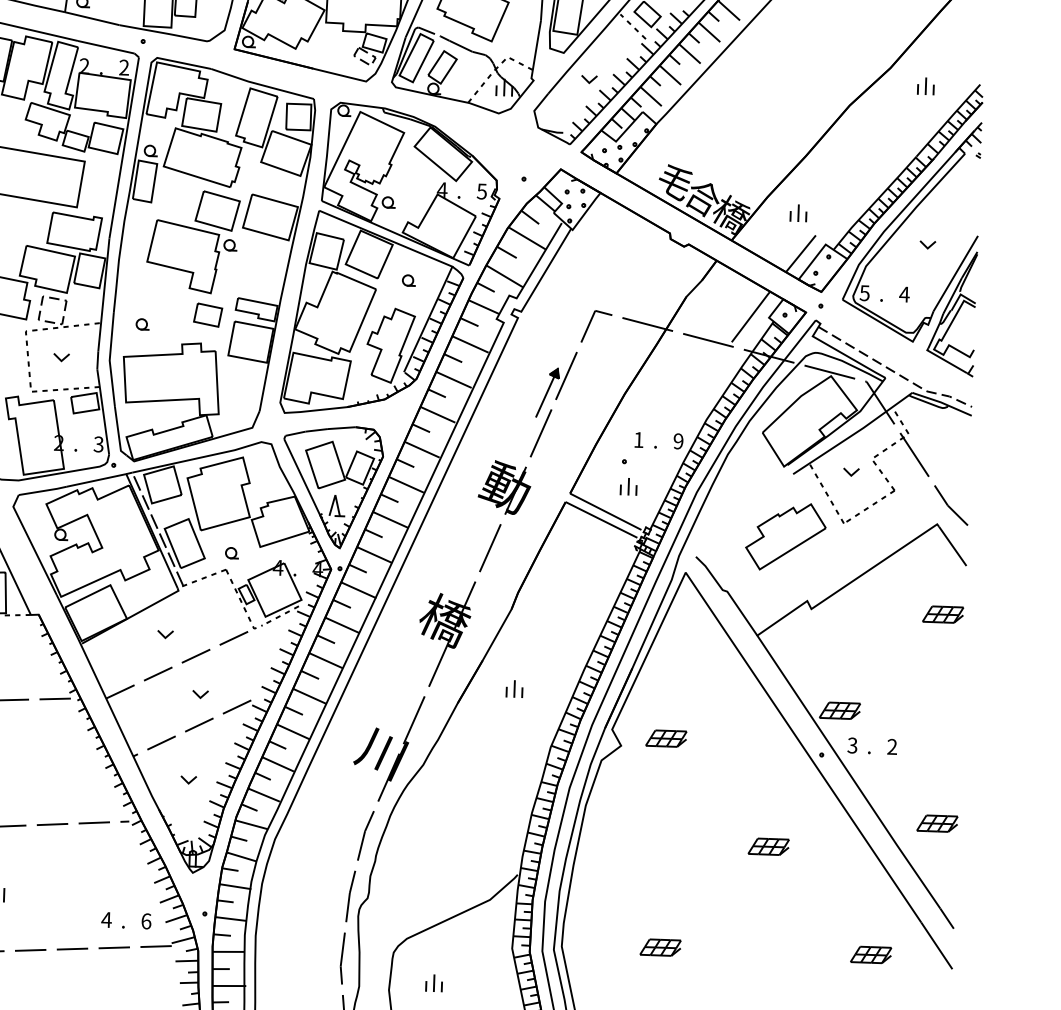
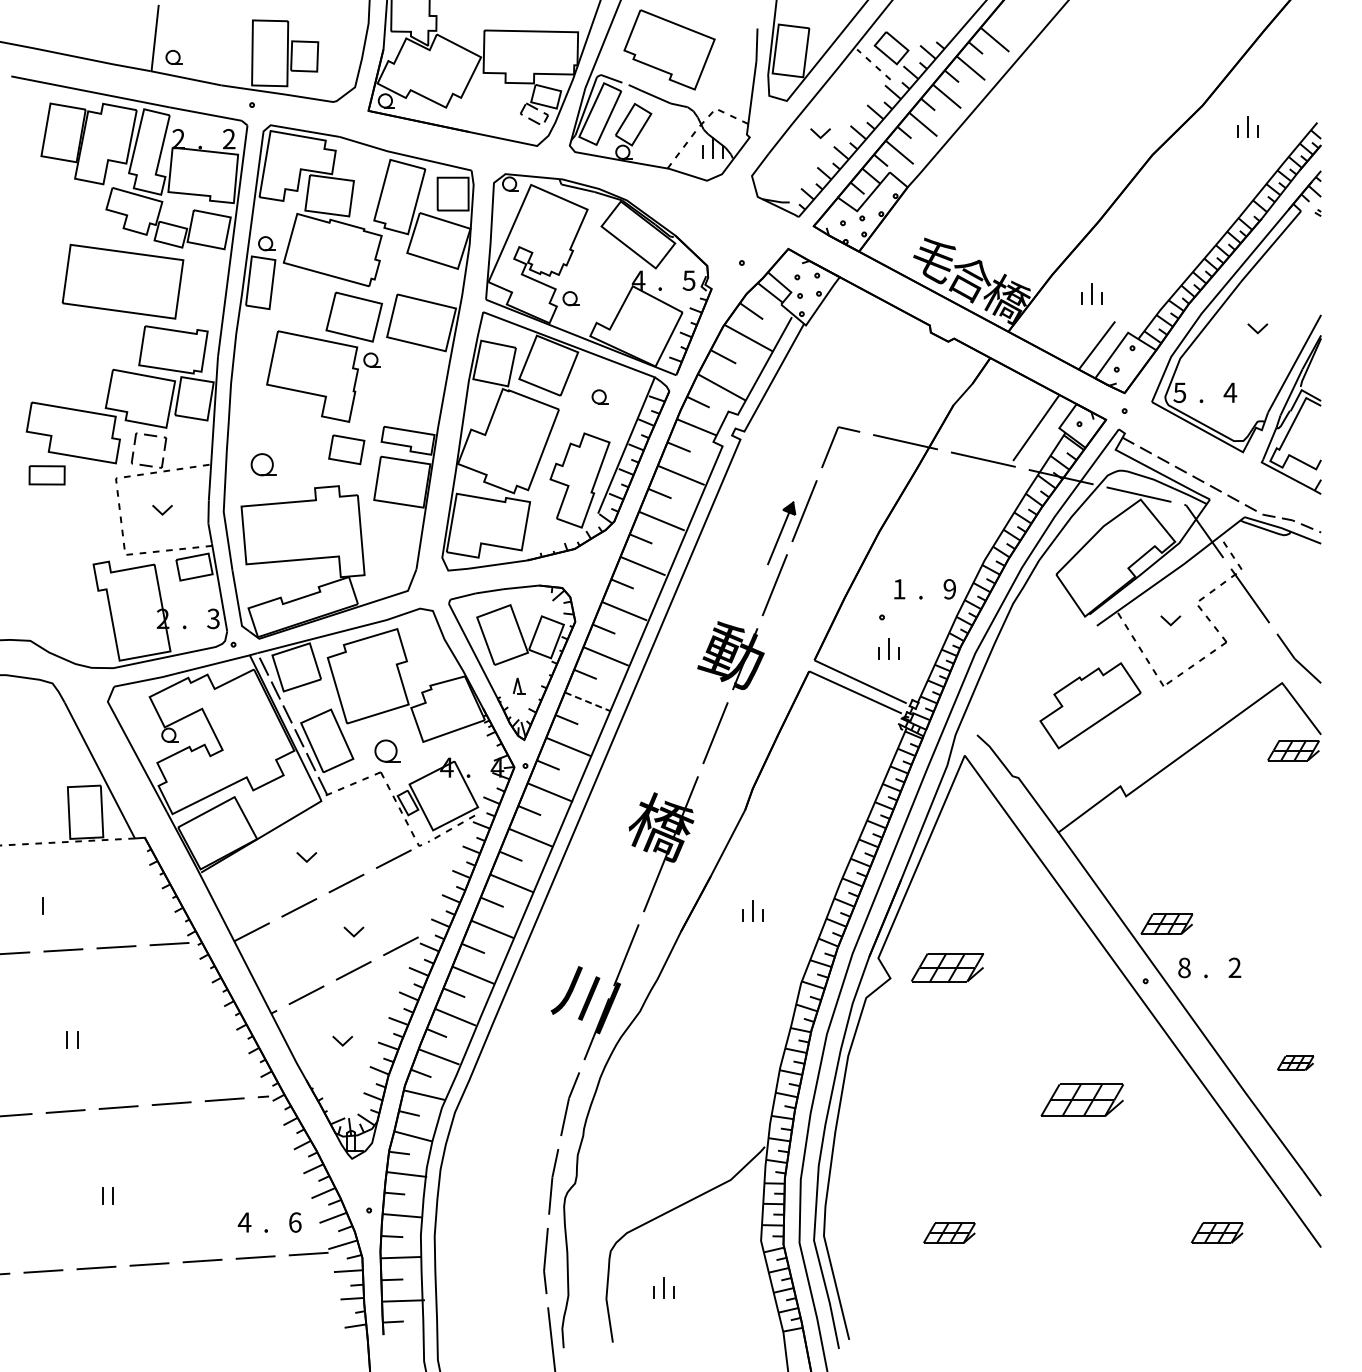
part: (142, 323) -> (263, 463), size x1.6
part: (337, 505) -> (519, 685), size x0.6
line: (391, 519) -> (588, 701), solid -> dashed
part: (231, 552) -> (387, 750), size x1.6
part: (943, 614) -> (1293, 750), moved
part: (666, 737) -> (947, 966), size x1.4
text: (852, 745) -> (1184, 967), 3 -> 8
part: (937, 823) -> (1295, 1062), size x0.7
part: (768, 846) -> (1082, 1099), size x1.6

